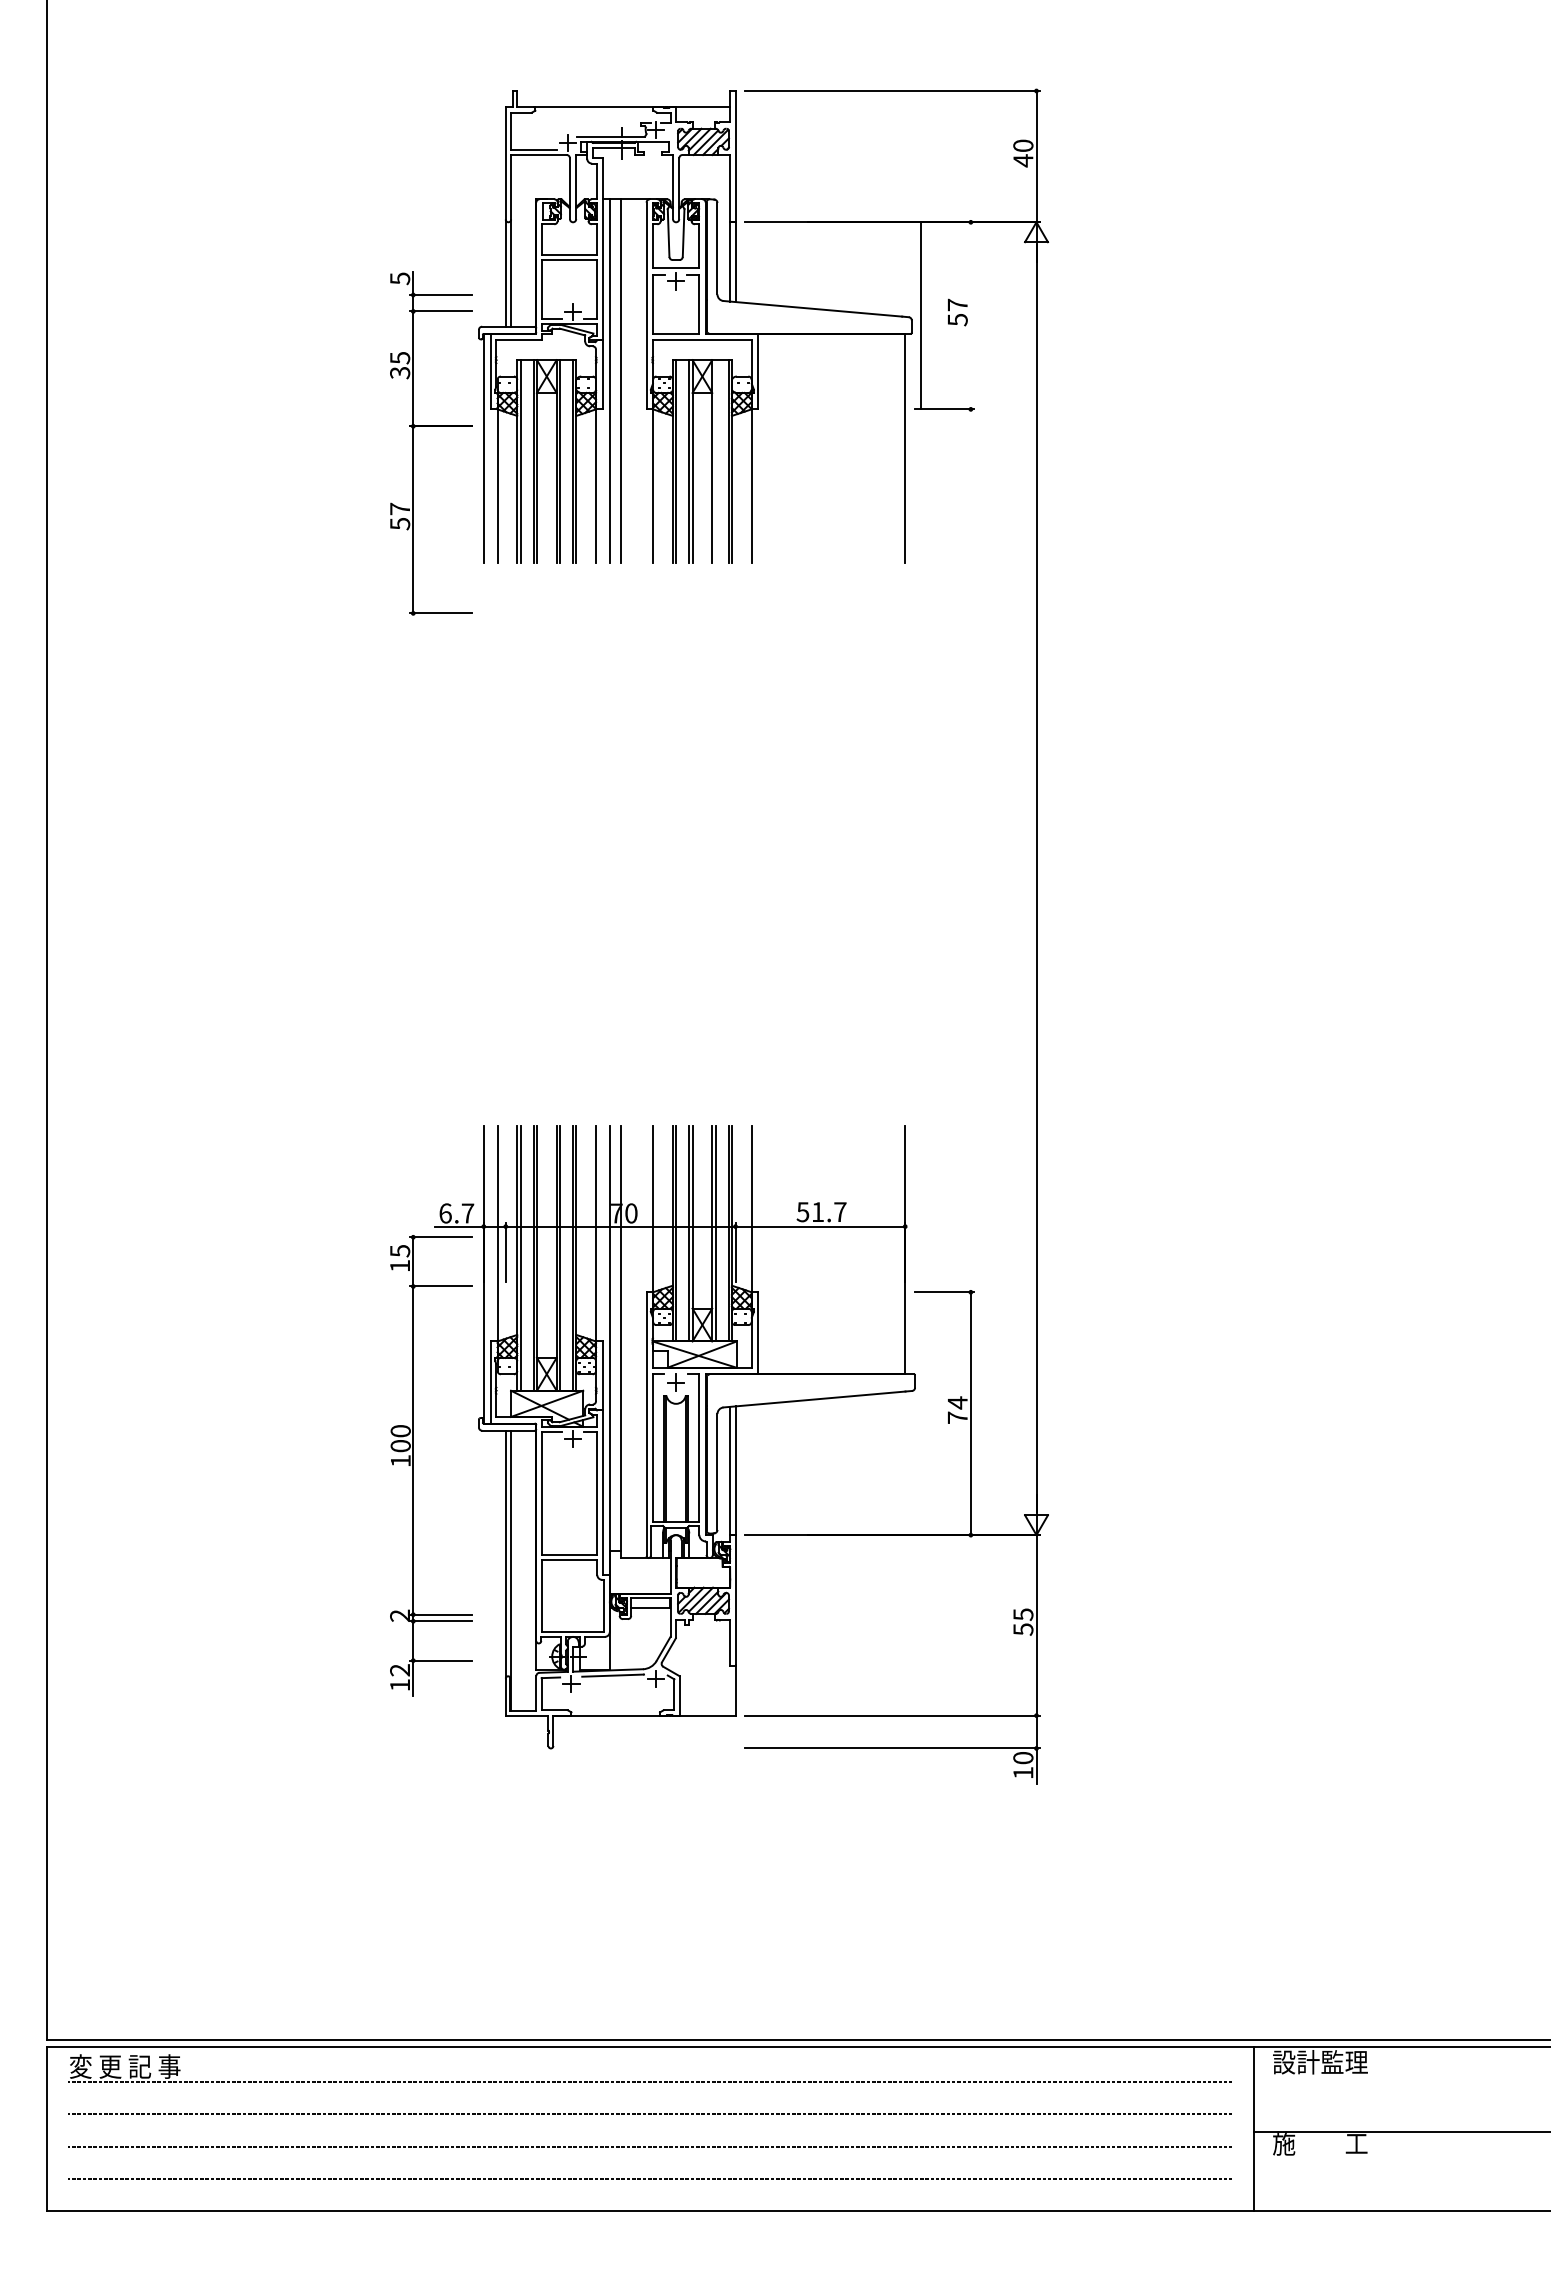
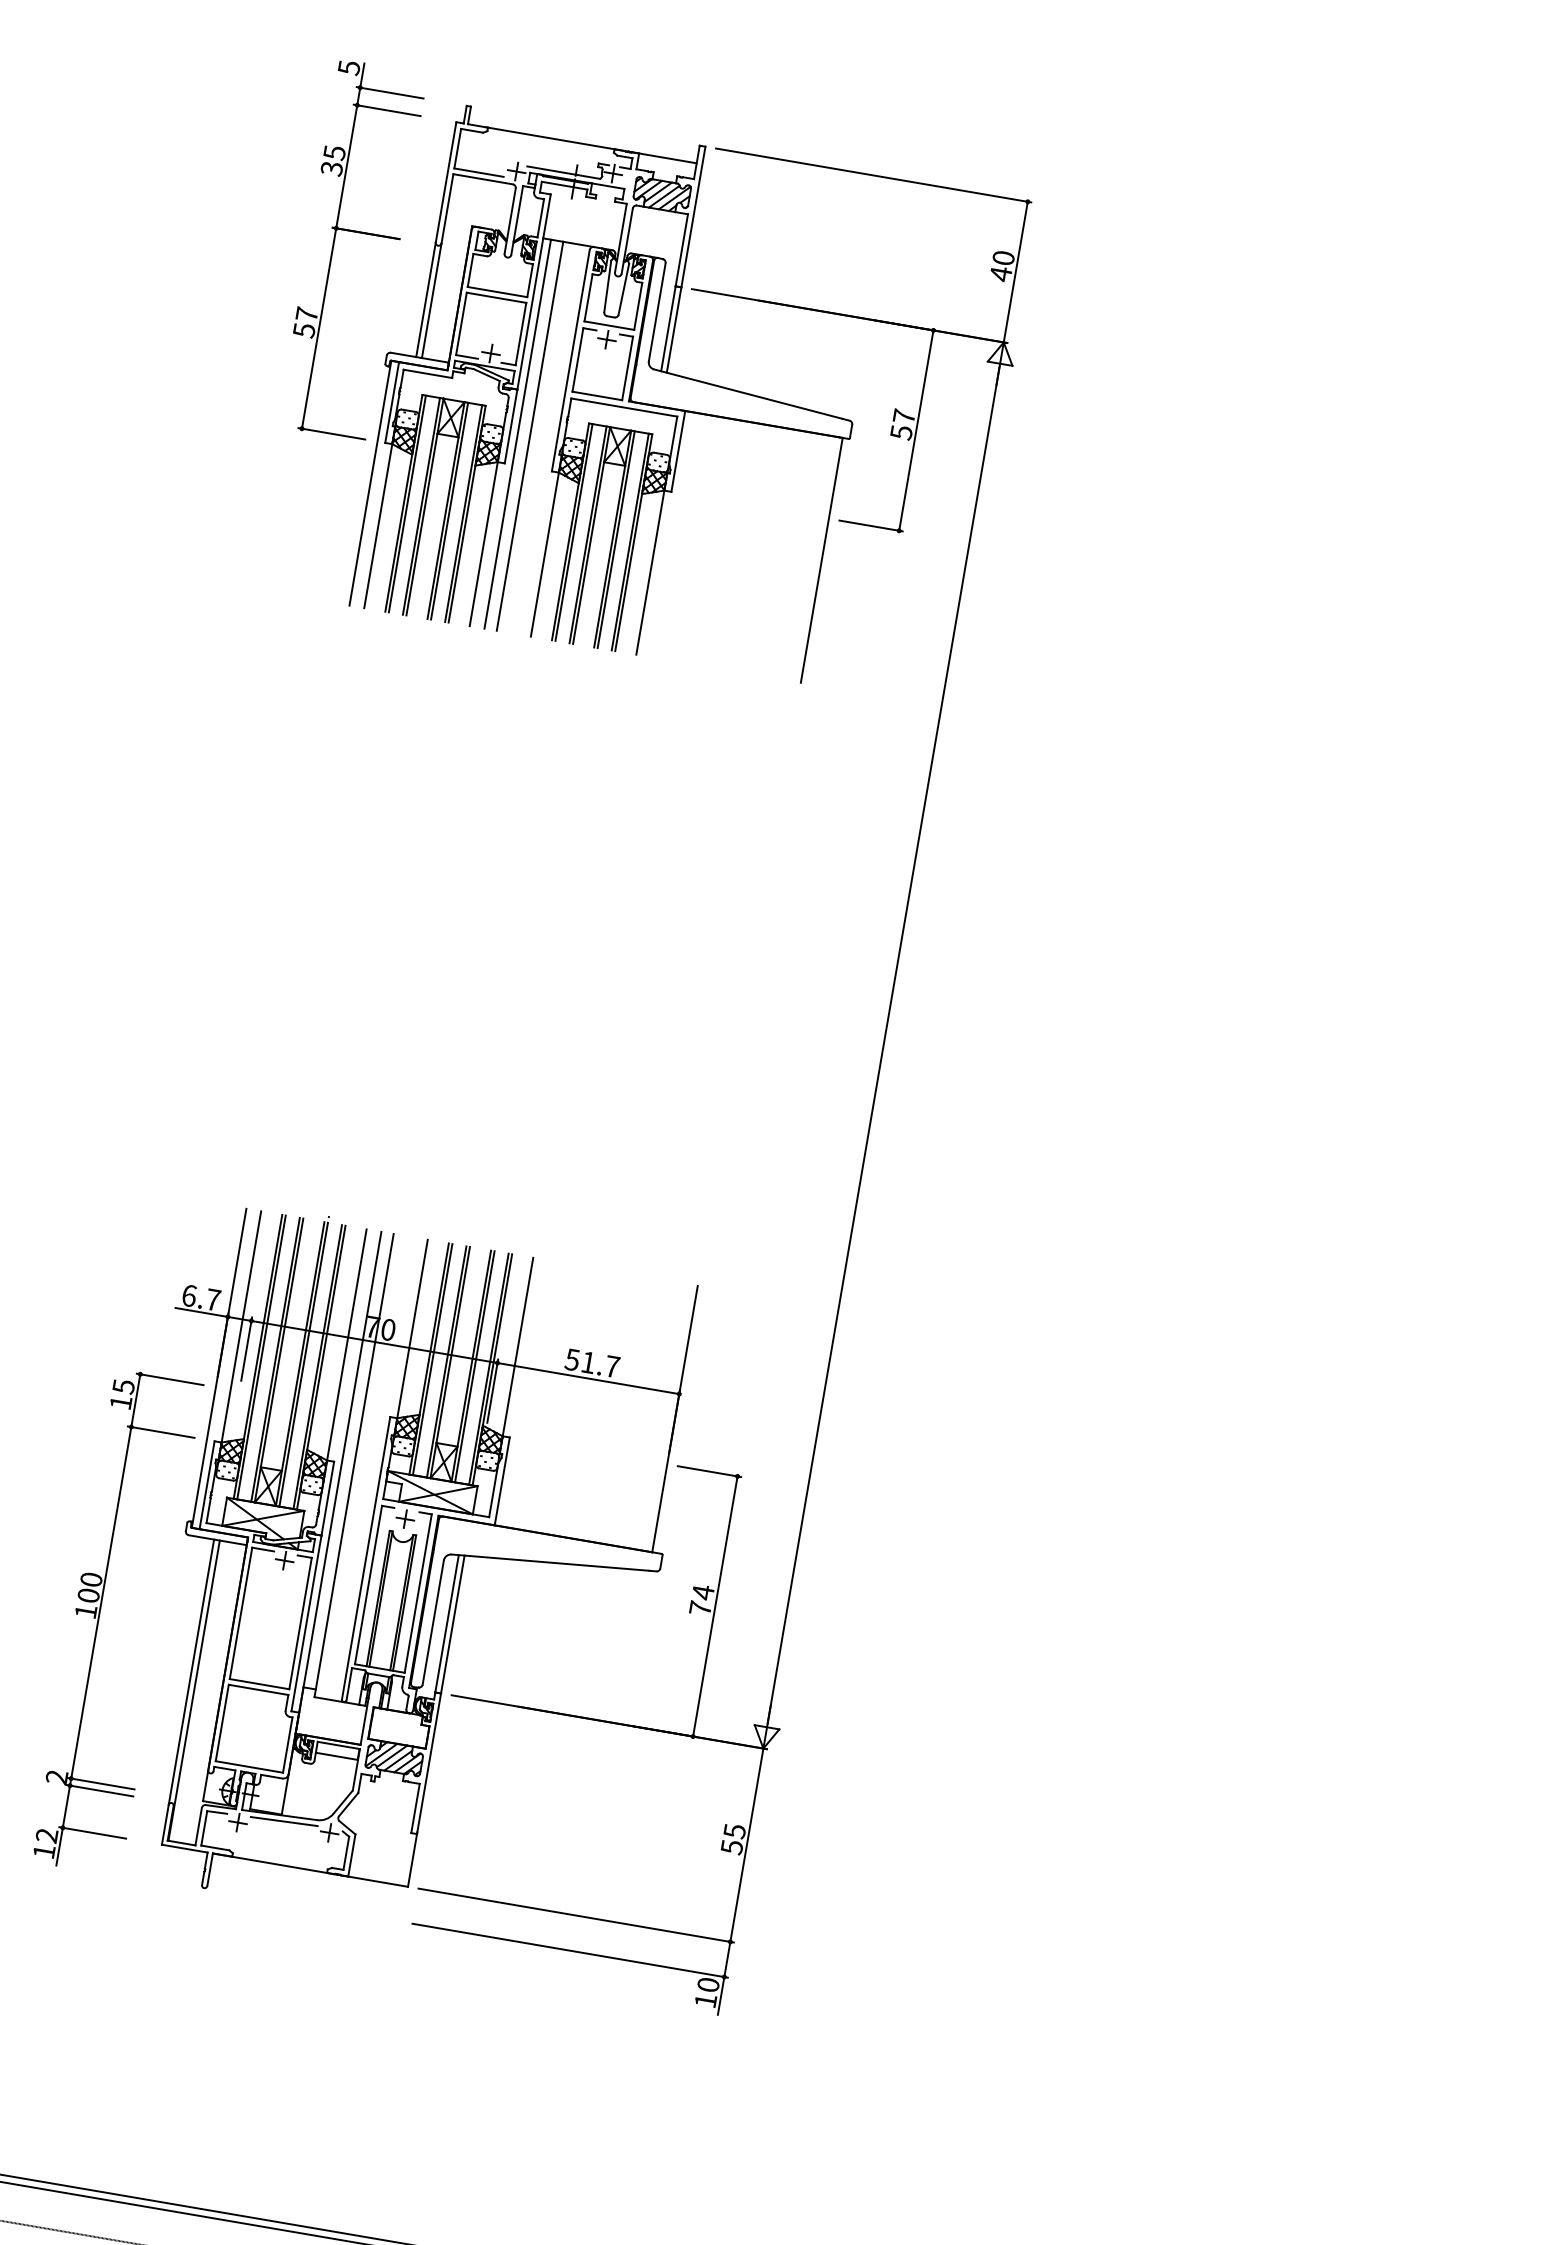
line: (920, 315) -> (916, 430), moved
part: (431, 426) -> (355, 231), moved
line: (715, 461) -> (616, 539), added
part: (413, 1465) -> (98, 1618), moved

